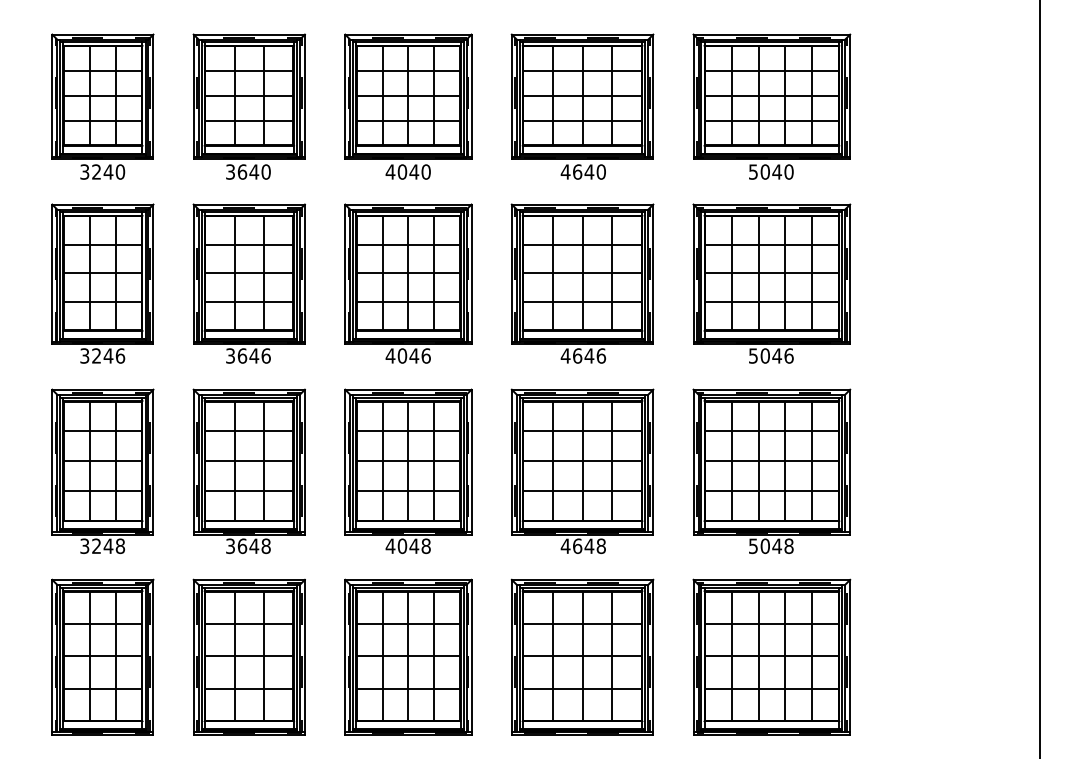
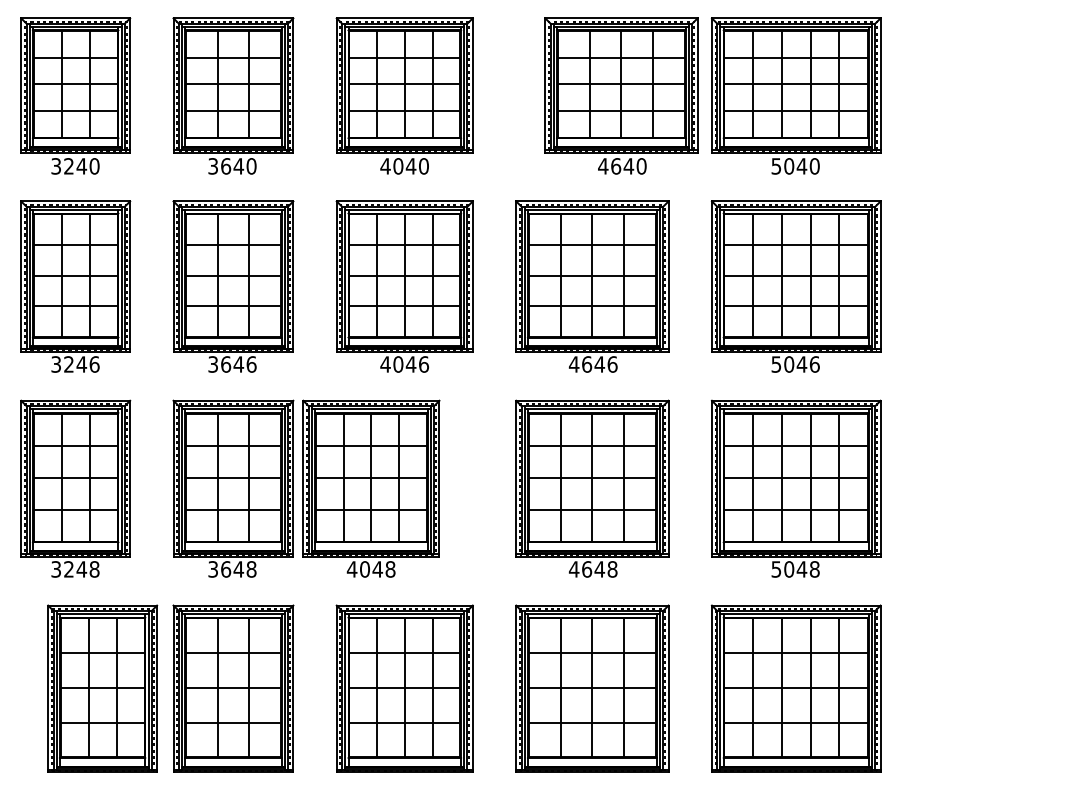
part: (582, 106) -> (621, 95), moved
part: (408, 470) -> (371, 487), moved
part: (102, 656) -> (102, 688), moved

